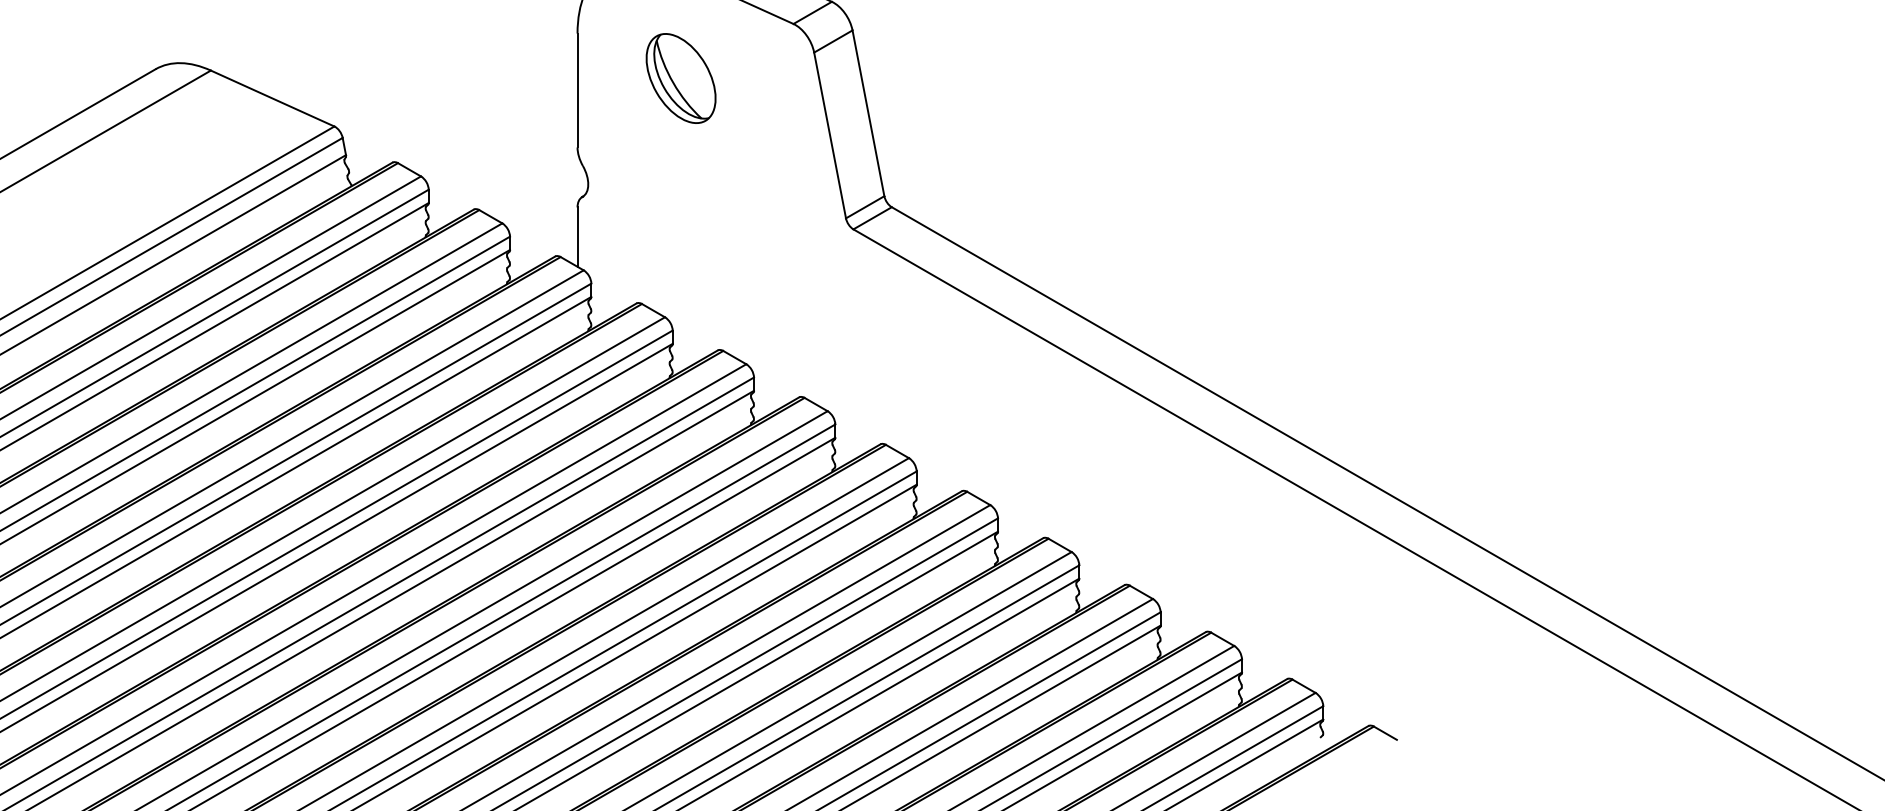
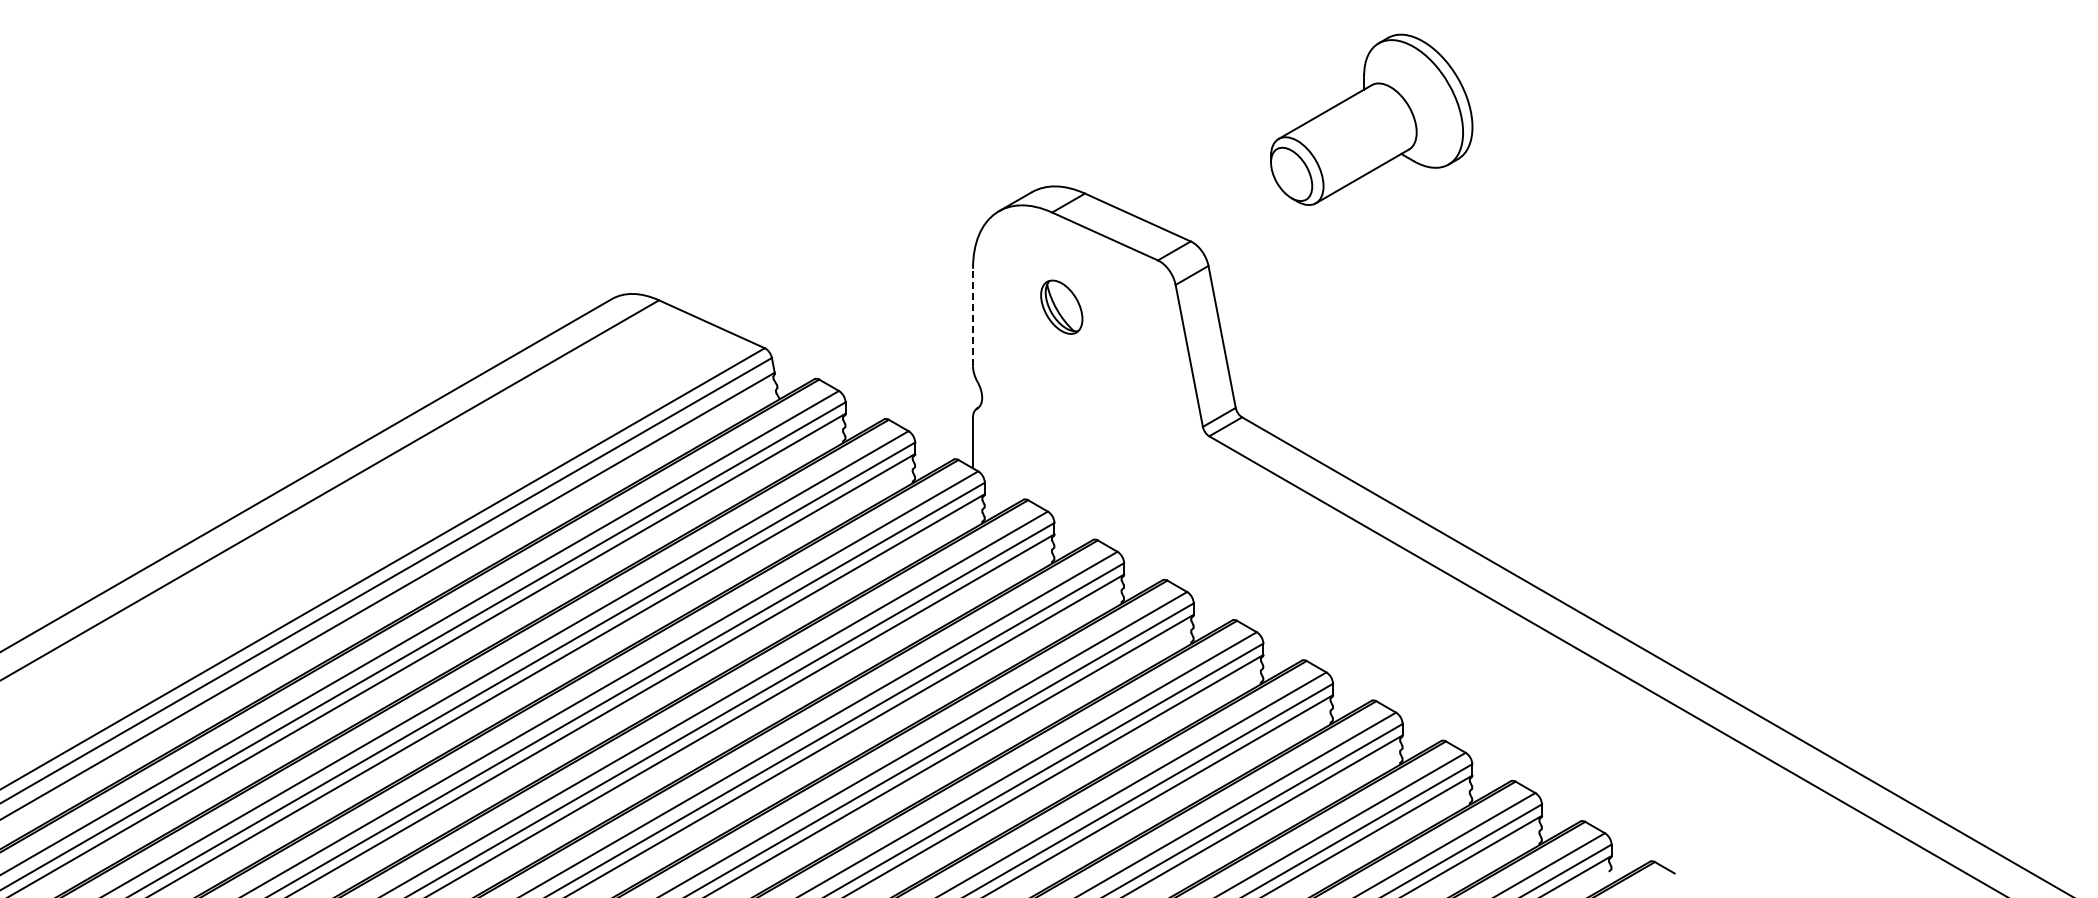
part: (680, 78) -> (1061, 307), size x0.7
line: (578, 90) -> (973, 317), solid -> dashed

